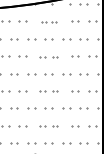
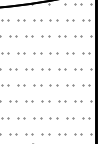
part: (48, 21) -> (45, 20), size x1.67
part: (48, 57) -> (45, 53), size x1.43
part: (48, 91) -> (45, 85), size x1.43
part: (48, 126) -> (45, 118), size x1.43

